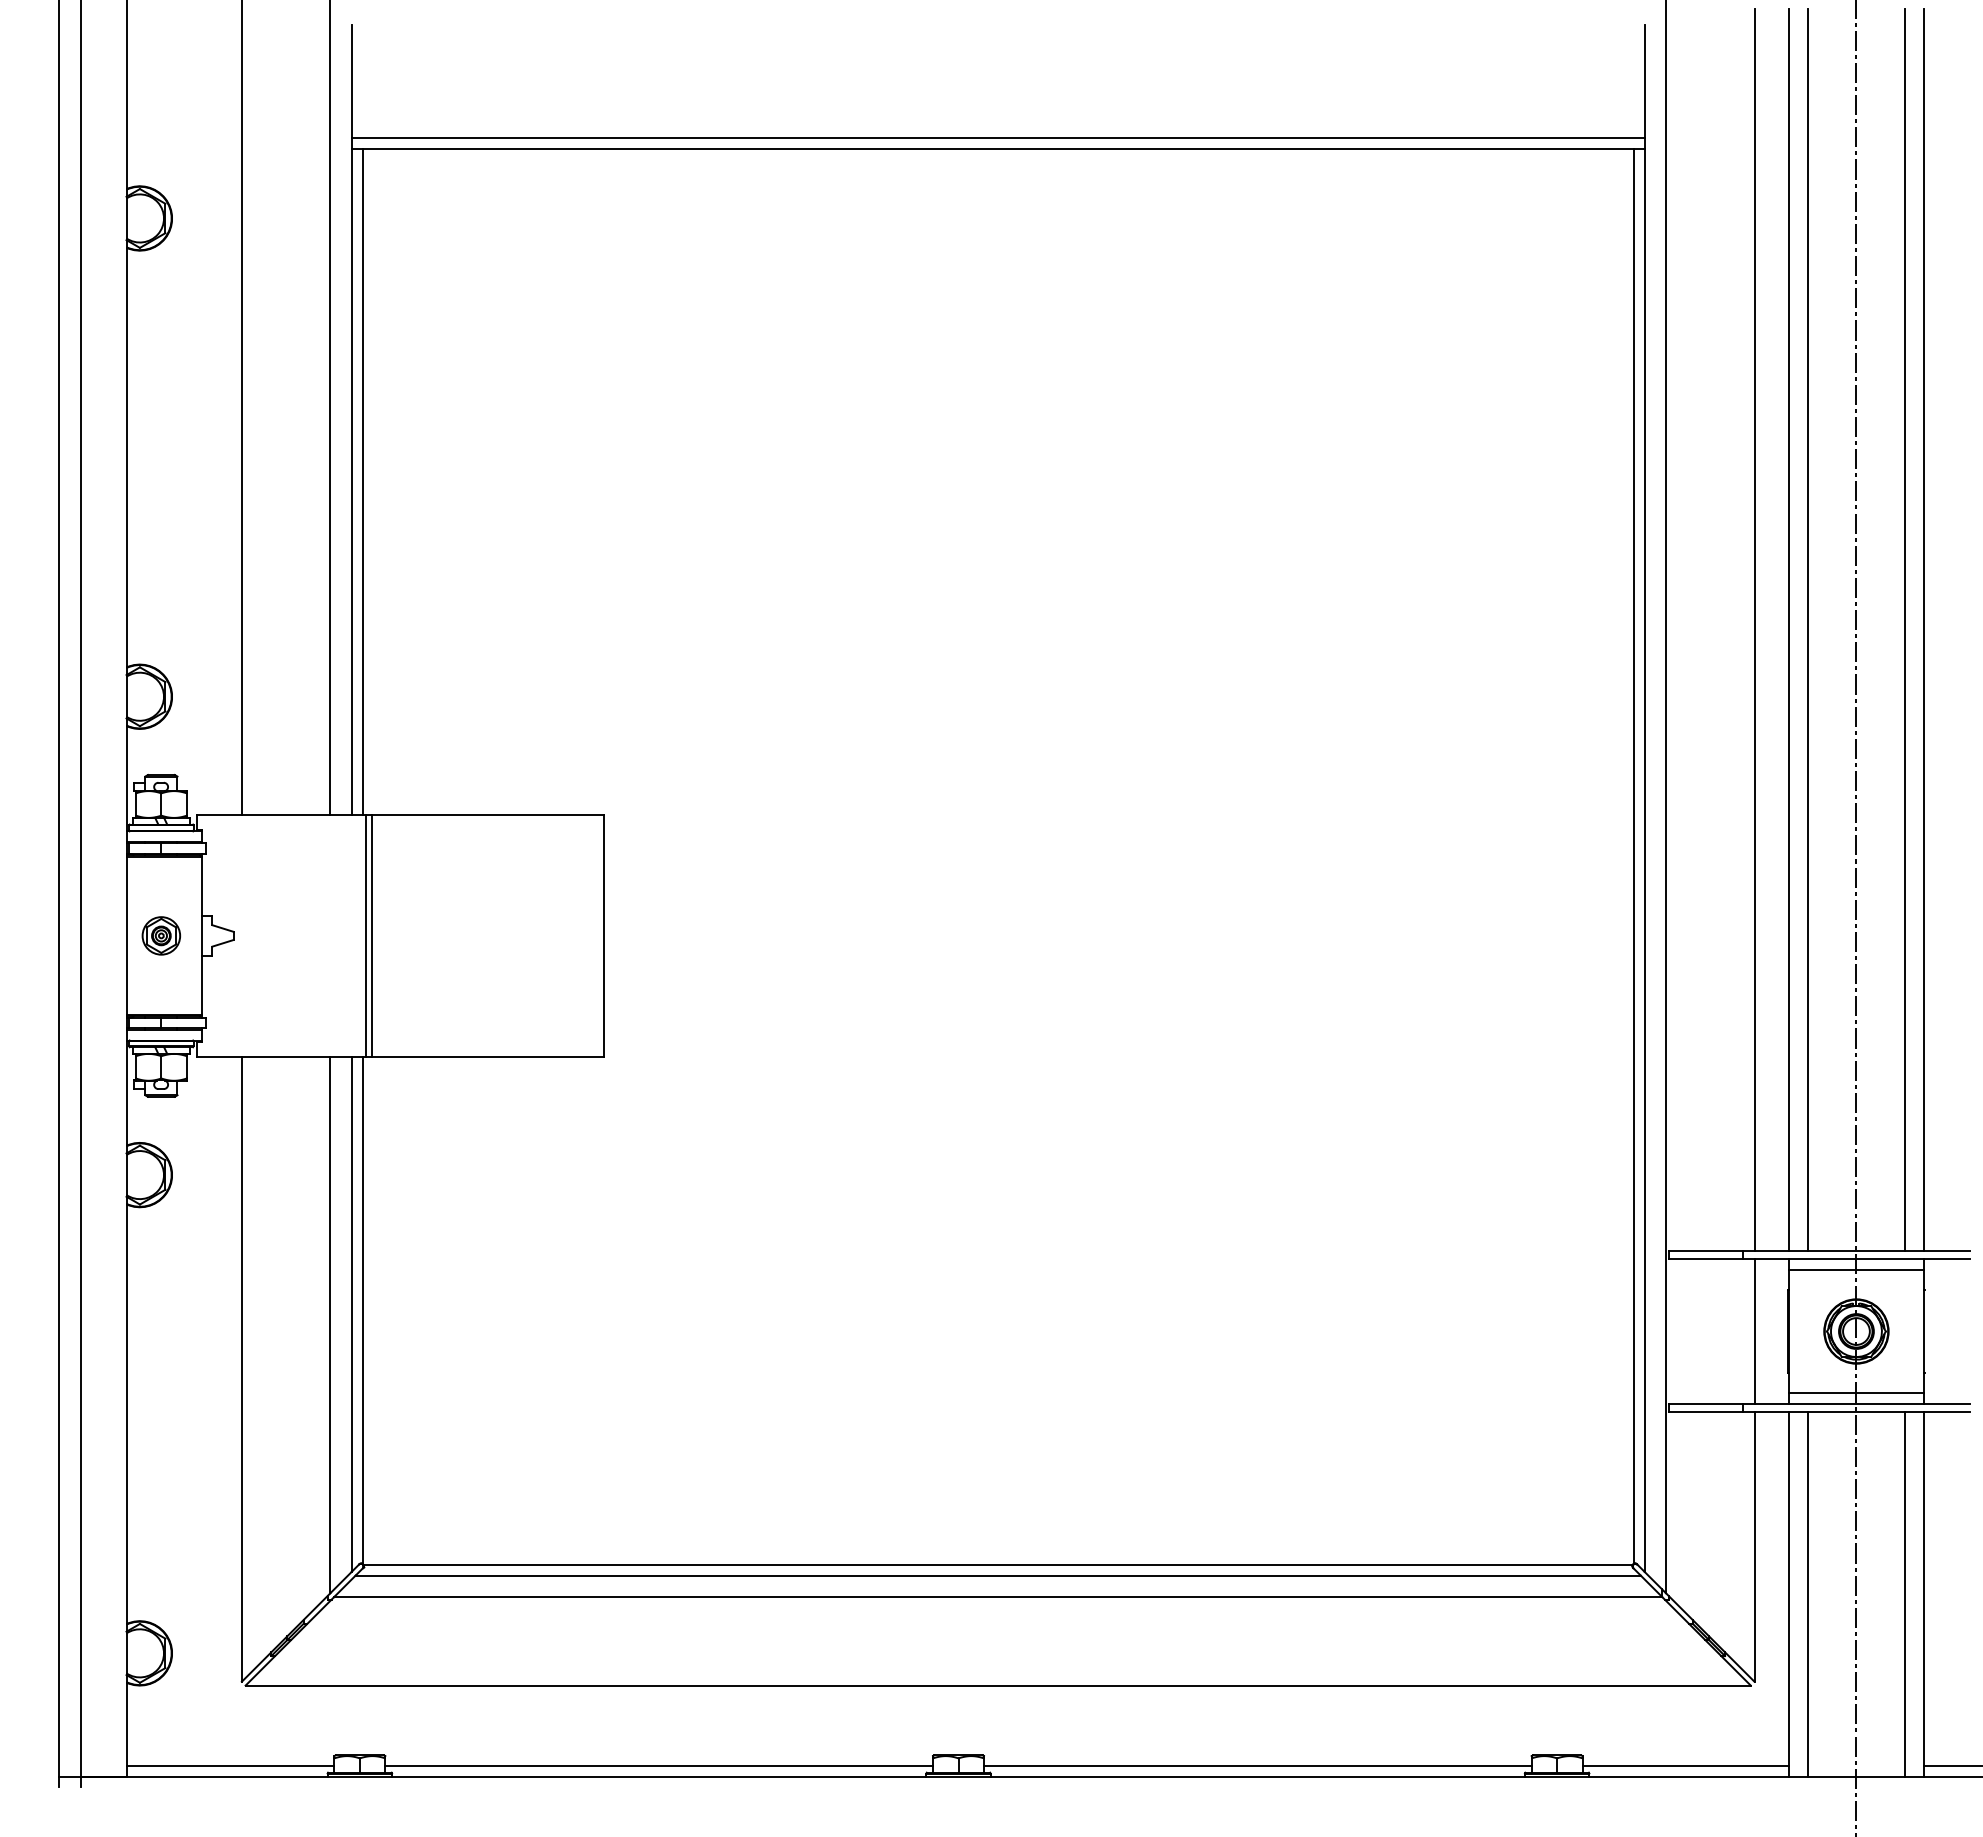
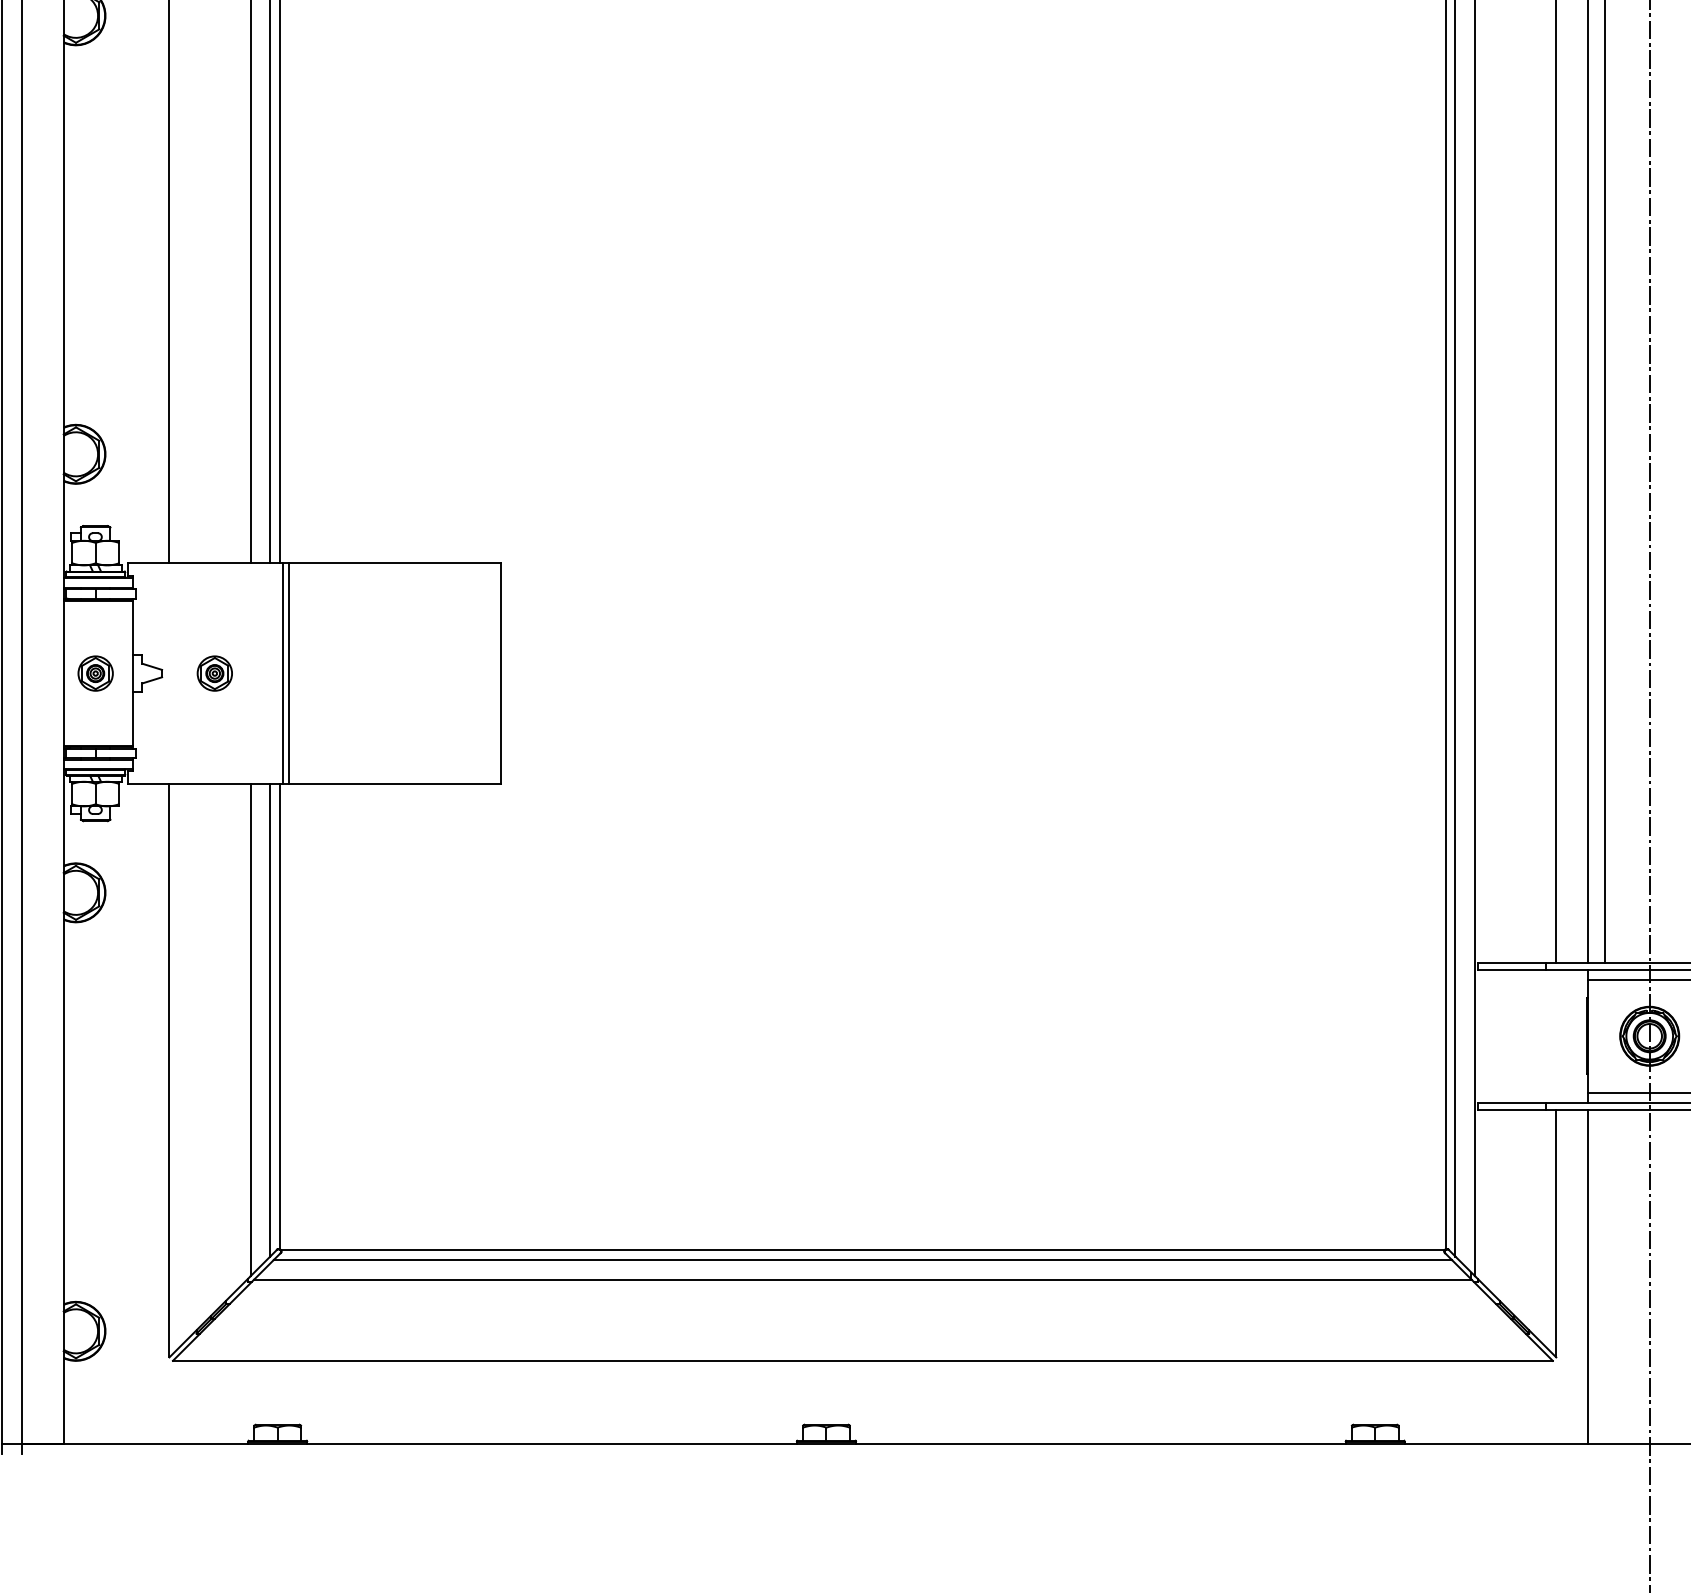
part: (290, 935) -> (214, 673), added
line: (1754, 1331) -> (1556, 1036), removed
line: (1808, 1593) -> (1605, 1276), removed
line: (230, 1766) -> (159, 1435), removed
line: (659, 1766) -> (552, 1435), removed
line: (1257, 1766) -> (1100, 1435), removed
line: (1685, 1766) -> (1492, 1435), removed

